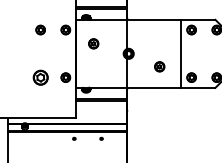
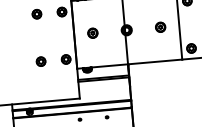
part: (93, 43) -> (92, 32), moved
part: (159, 66) -> (160, 26), moved
part: (40, 77) -> (40, 61), size x0.62

